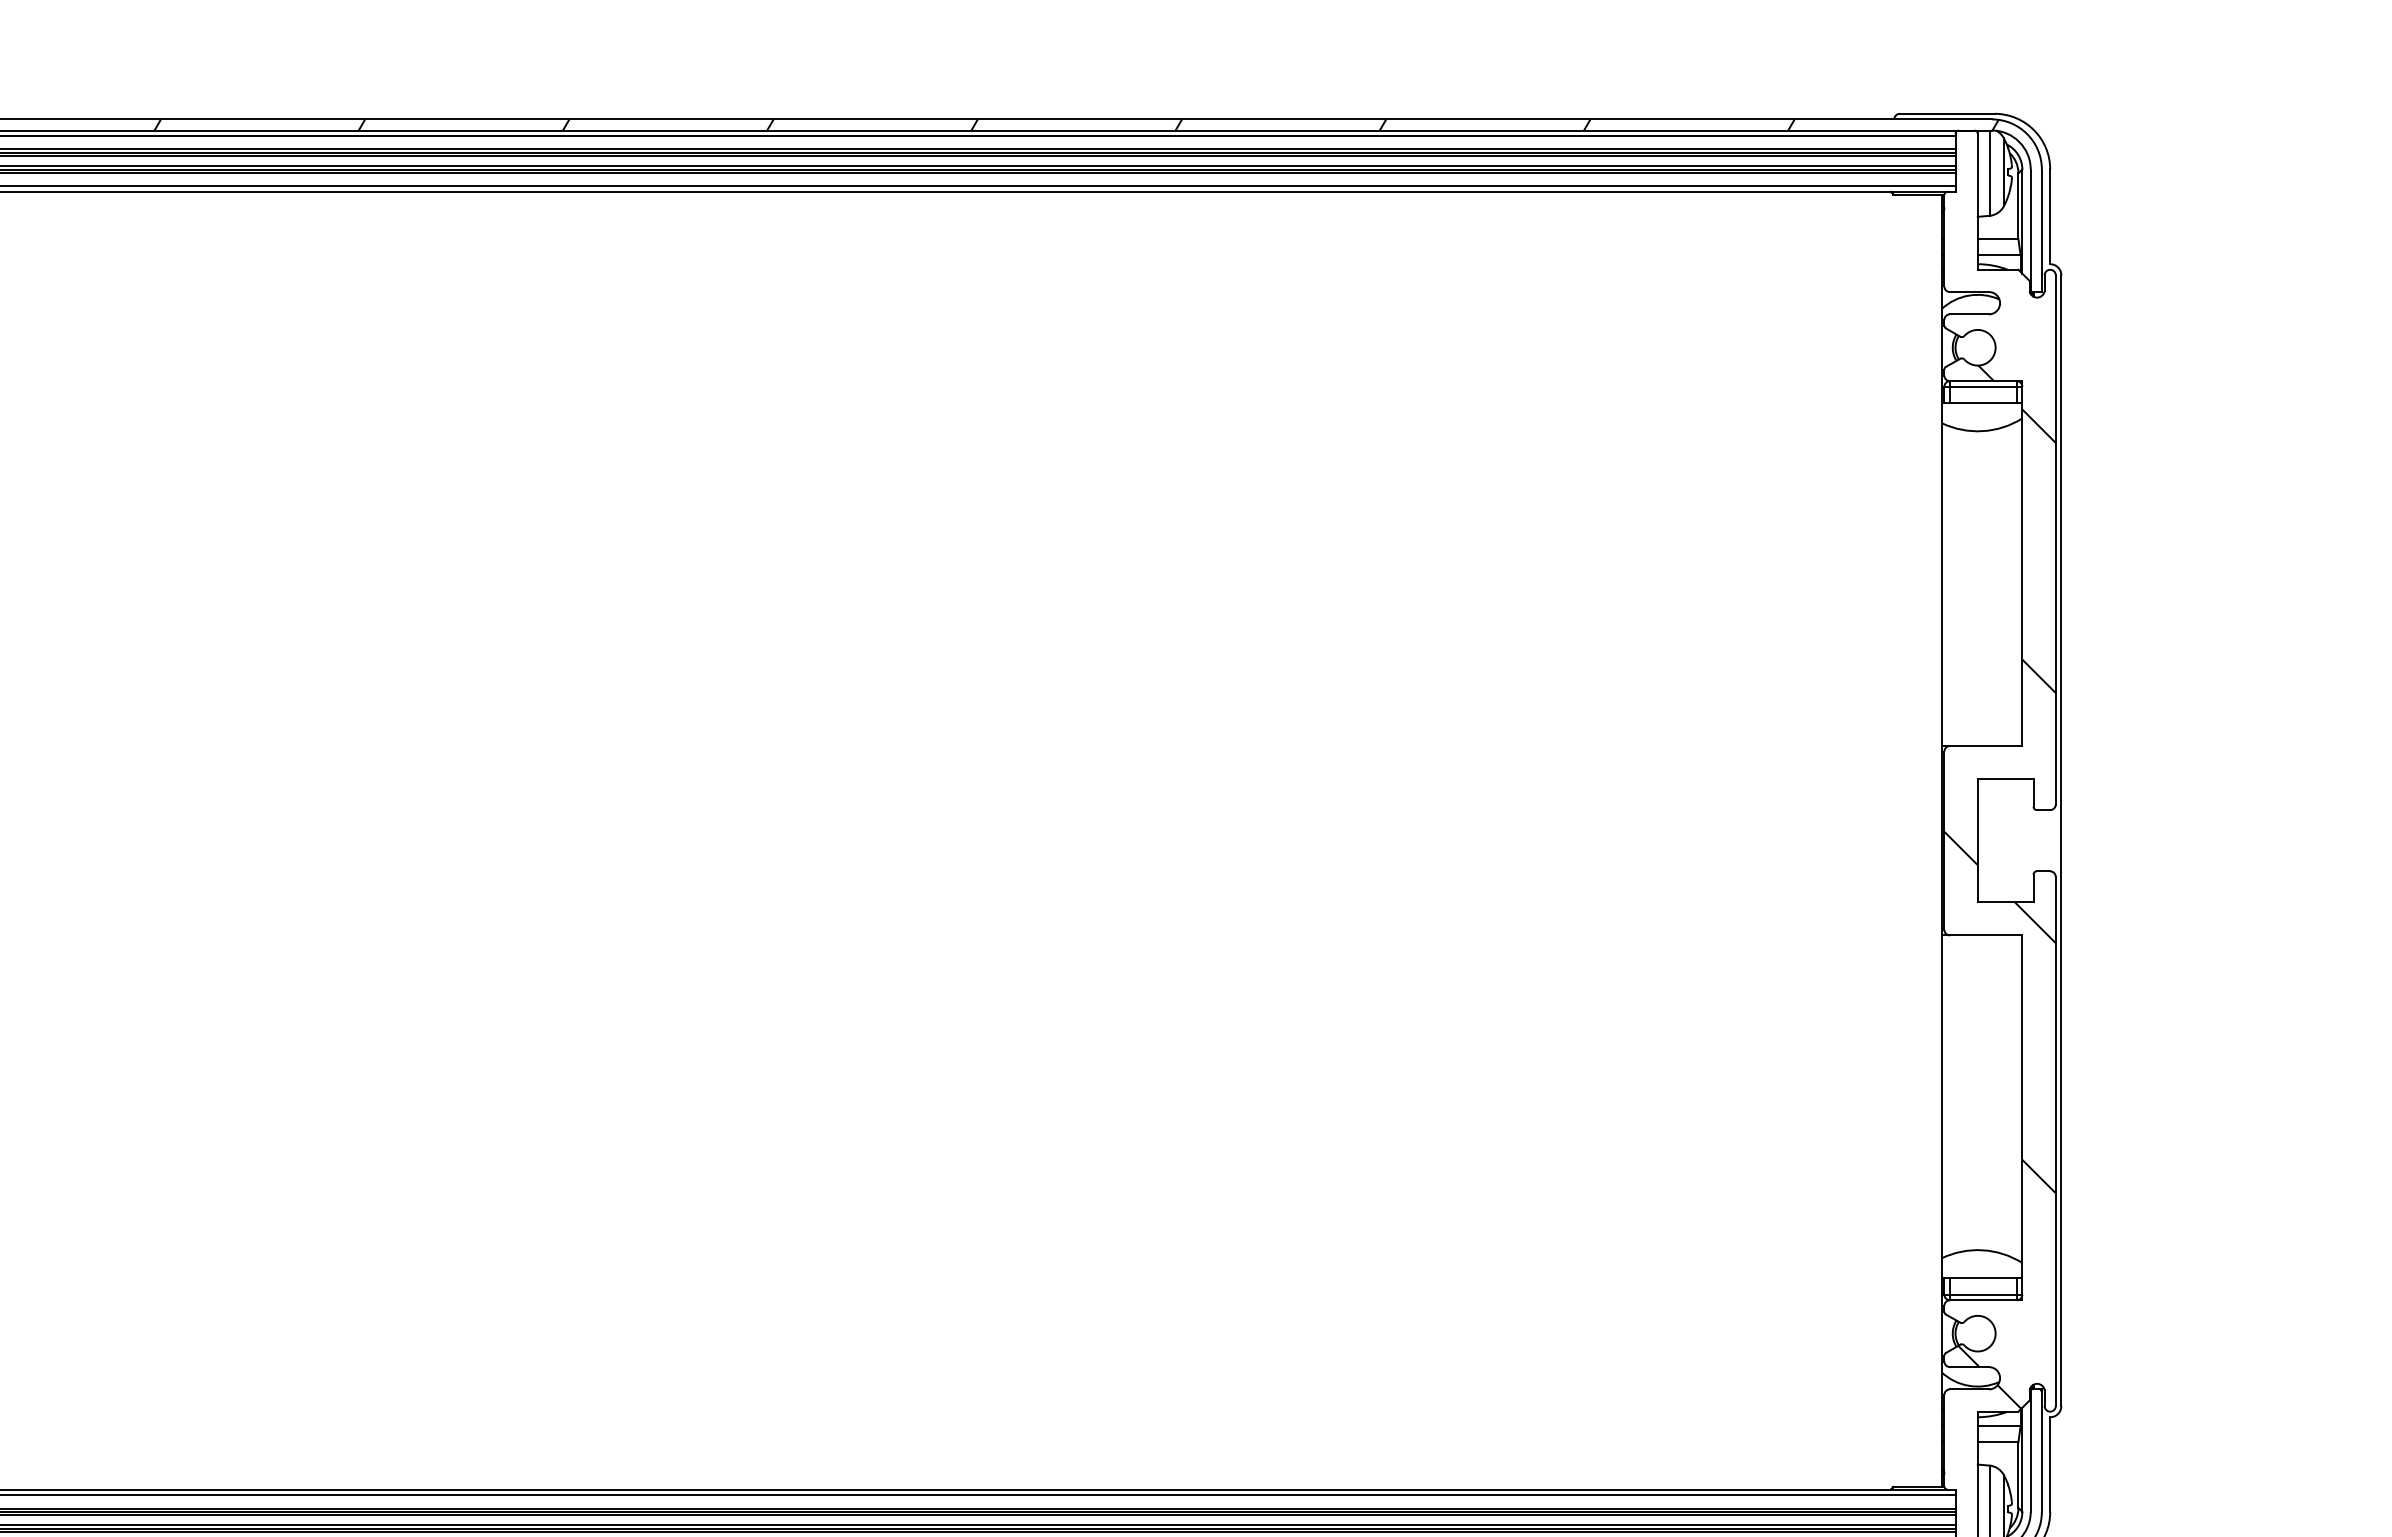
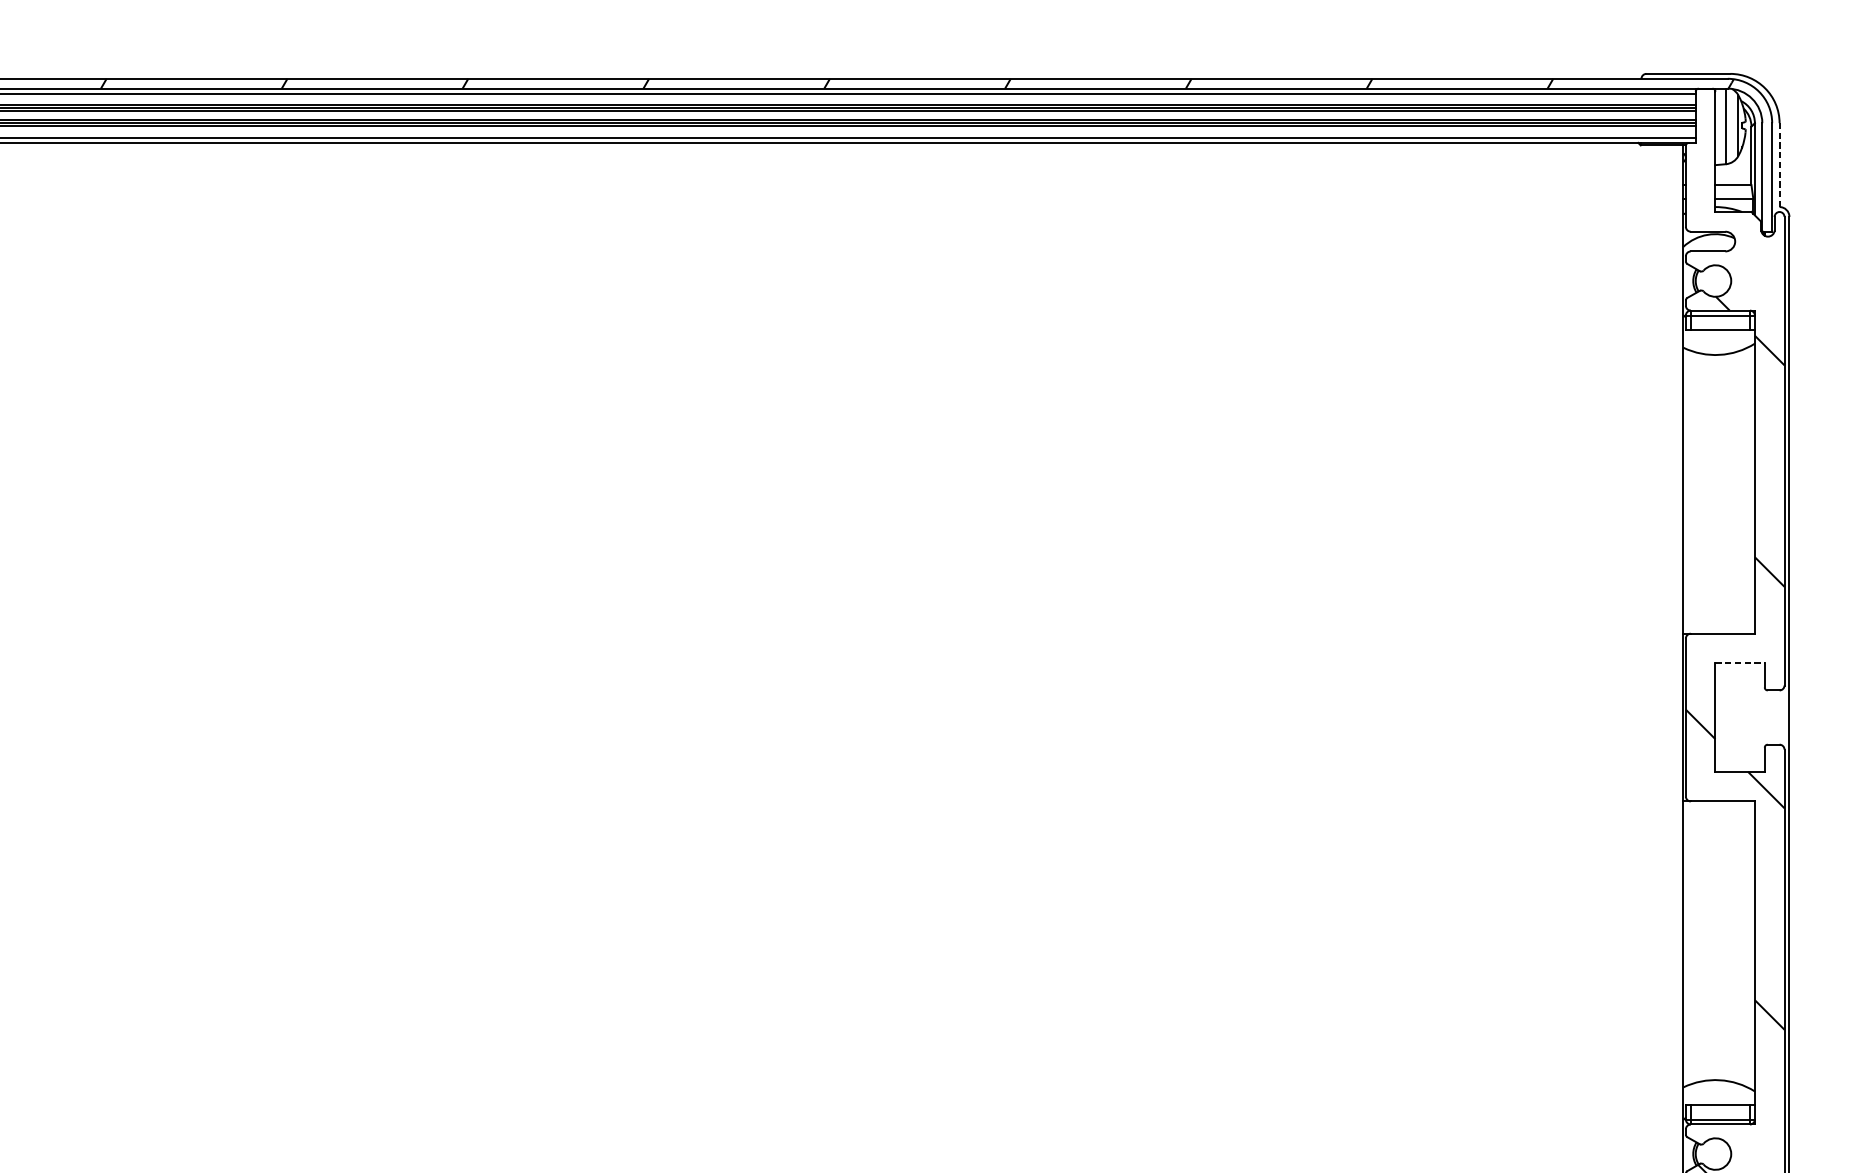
line: (2050, 216) -> (1779, 164), solid -> dashed
line: (2005, 779) -> (1739, 663), solid -> dashed

